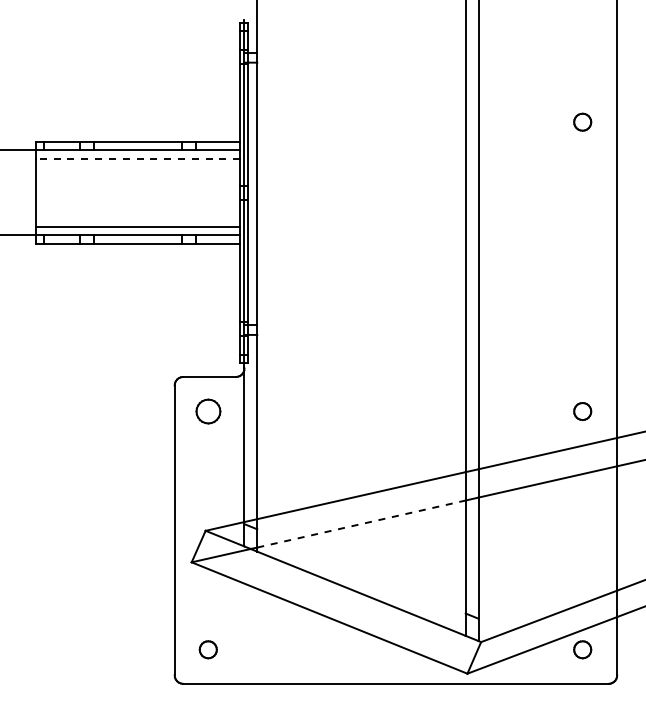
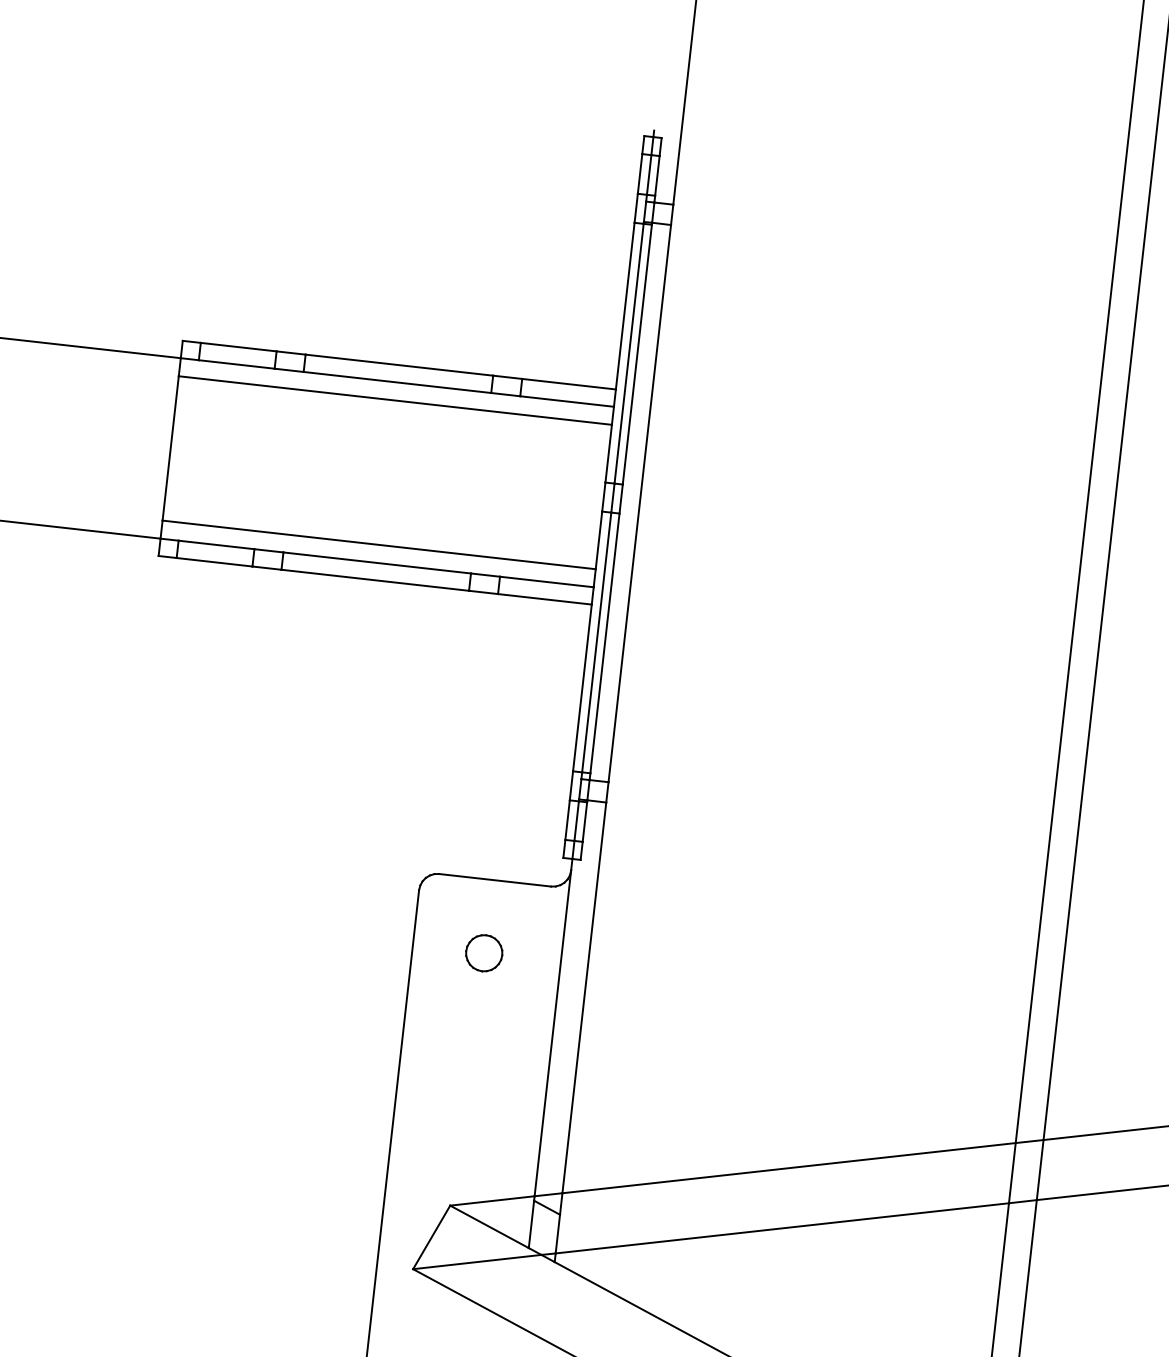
line: (137, 158) -> (394, 399), dashed -> solid
part: (207, 411) -> (482, 953), size x0.71
line: (361, 524) -> (782, 1229), dashed -> solid

